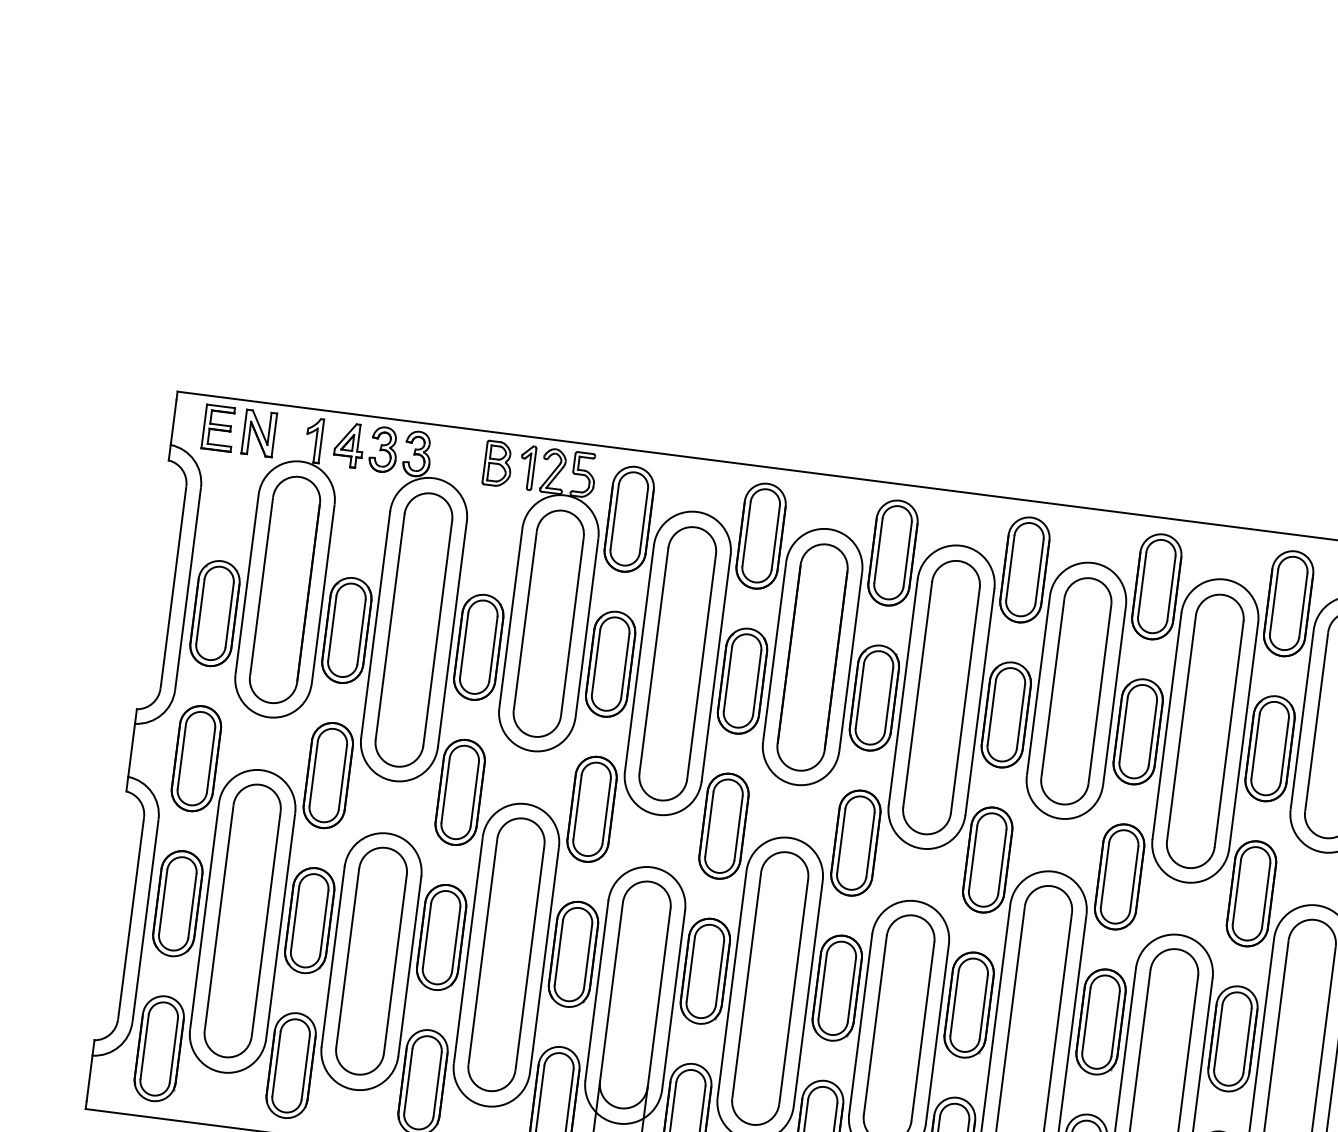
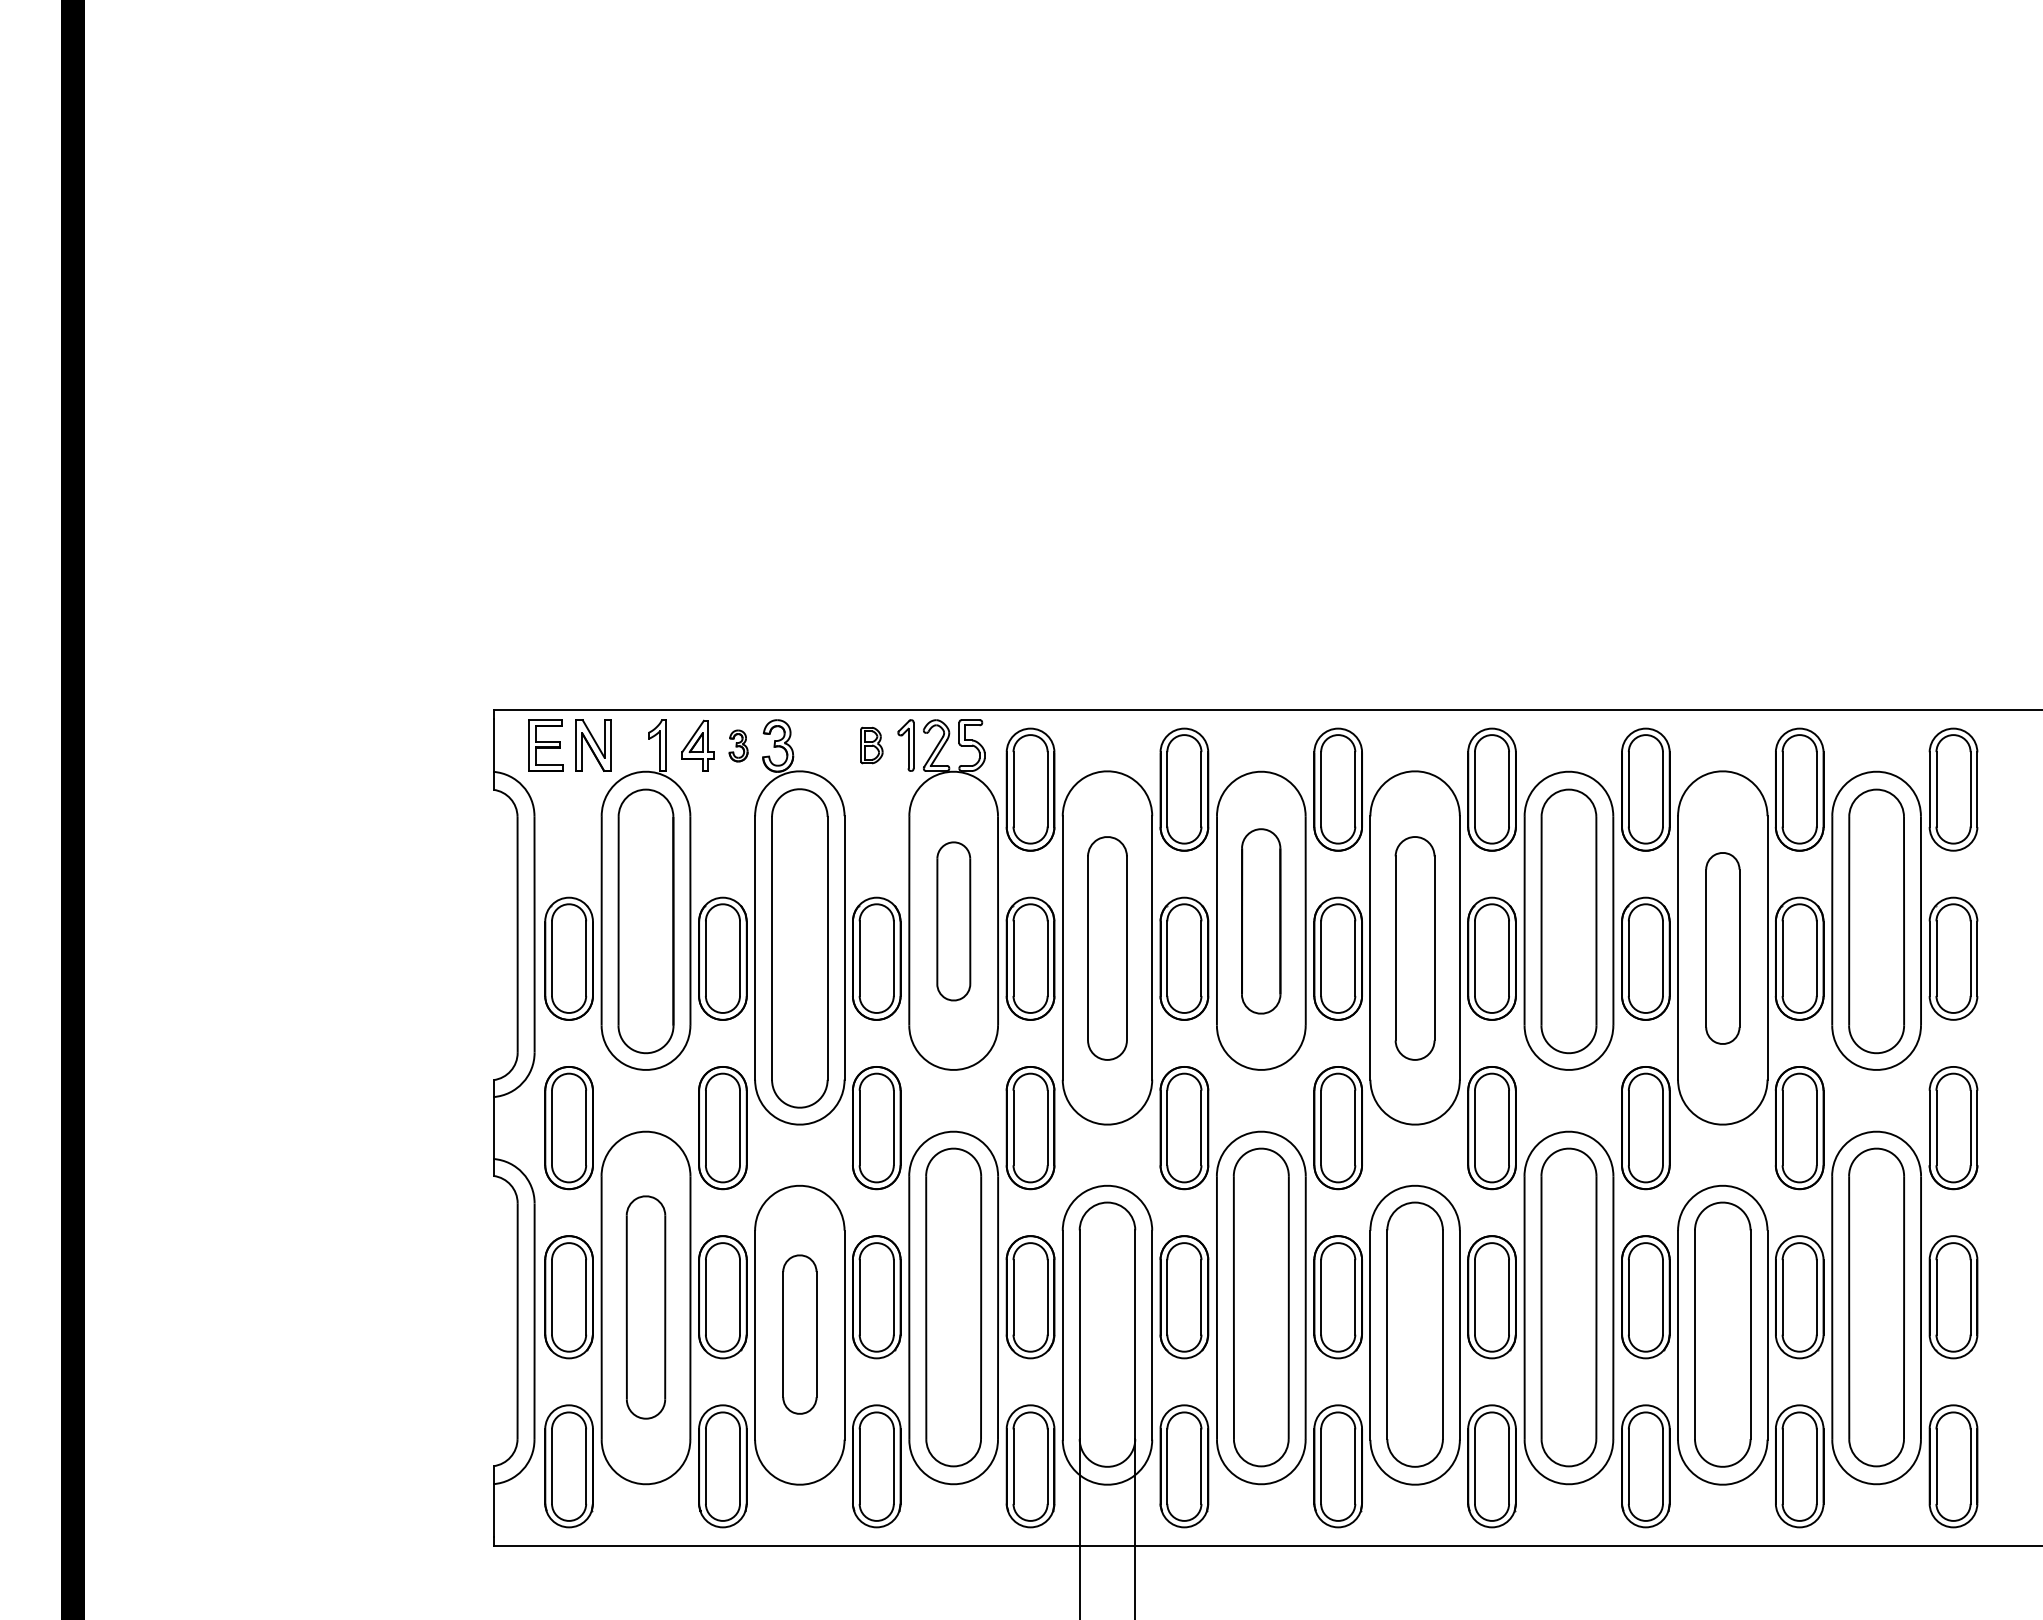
part: (383, 449) -> (738, 745), size x0.6
part: (497, 463) -> (871, 745), size x0.7
part: (548, 623) -> (953, 921), size x0.6
part: (811, 657) -> (1260, 921), size x0.7
part: (677, 663) -> (1107, 948), size x0.7
part: (940, 697) -> (1414, 948), size x0.7
part: (1205, 731) -> (1722, 948), size x0.6
part: (242, 920) -> (645, 1307), size x0.7
part: (371, 960) -> (799, 1334), size x0.6

